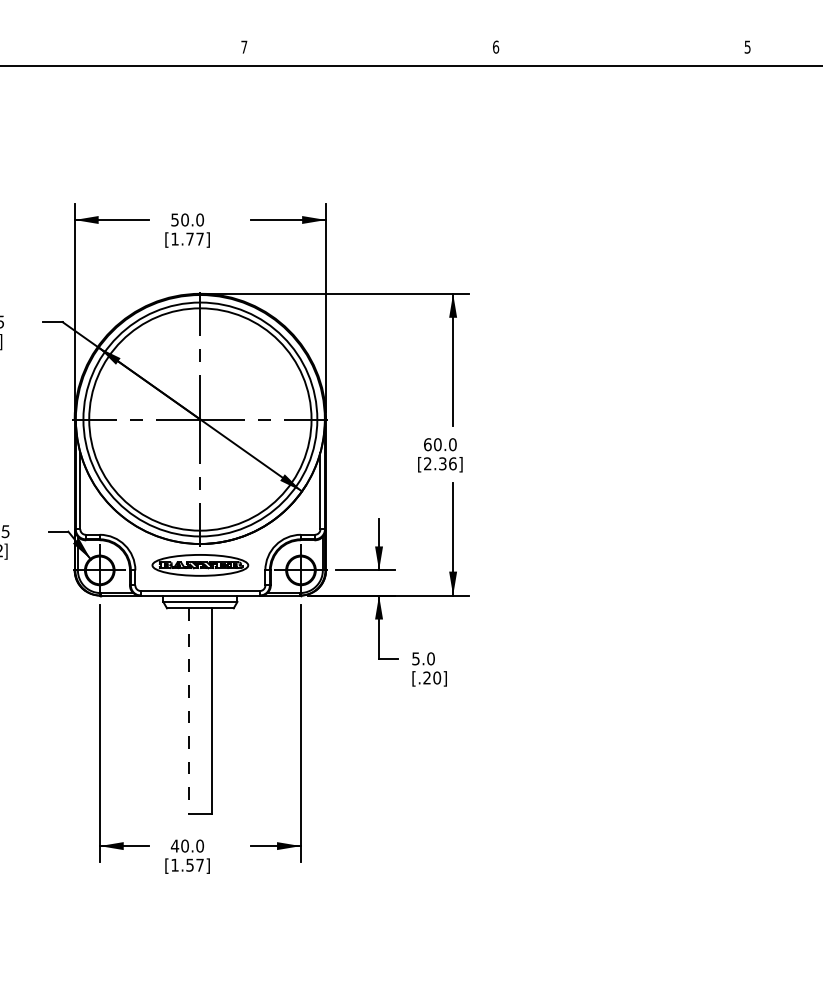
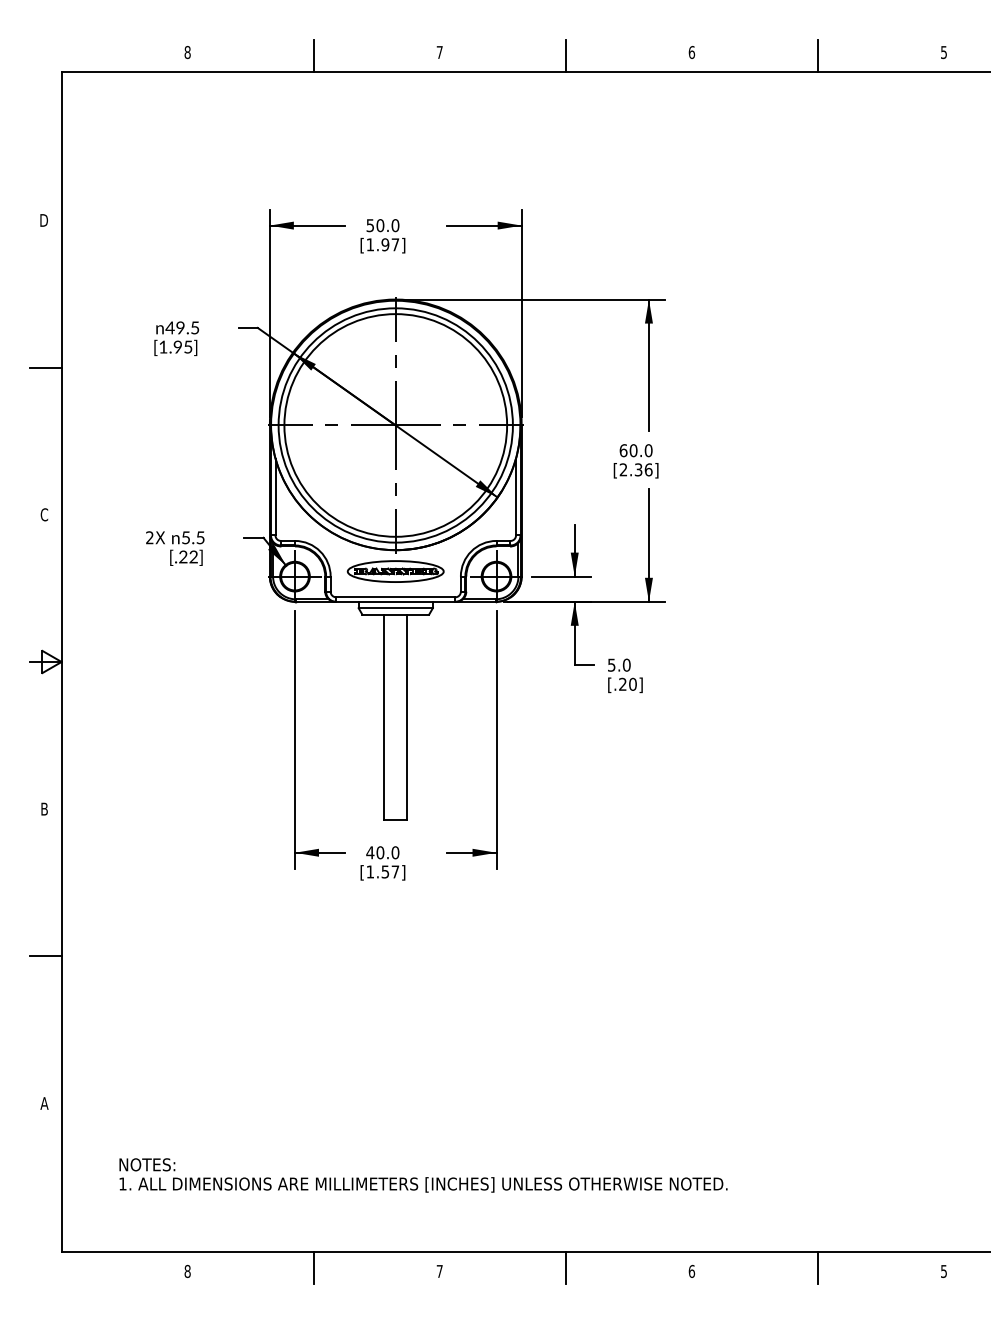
line: (118, 50) -> (313, 55), added
line: (369, 50) -> (565, 55), added
line: (621, 50) -> (817, 55), added
text: (190, 238) -> (385, 244), [1.77] -> [1.97]
line: (189, 711) -> (384, 717), dashed -> solid

